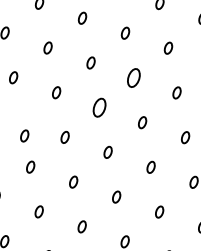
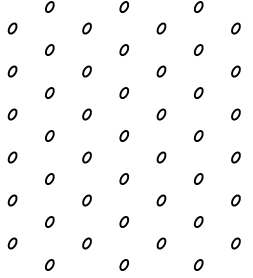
part: (133, 77) -> (198, 92), size x0.62
part: (99, 107) -> (161, 114), size x0.62
part: (24, 136) -> (86, 114), moved

